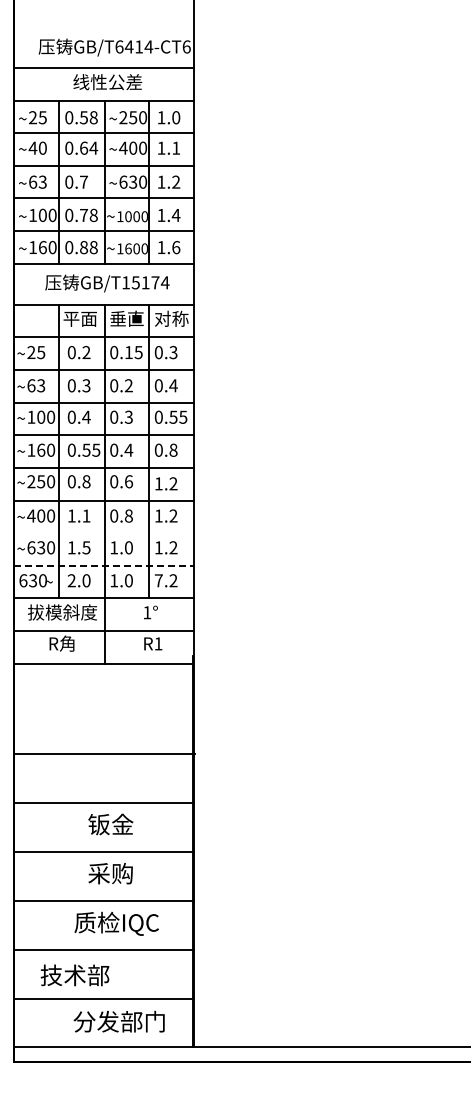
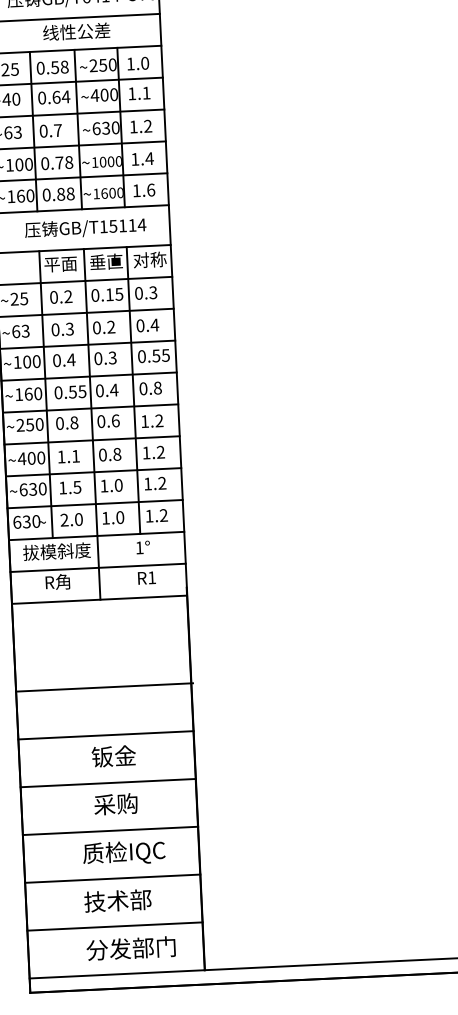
text: (155, 282) -> (132, 225), GB/T15174 -> GB/T15114
line: (103, 533) -> (93, 472), added
line: (103, 565) -> (94, 503), dashed -> solid
text: (158, 580) -> (149, 515), 7.2 -> 1.2
text: (74, 975) -> (117, 900), moved

